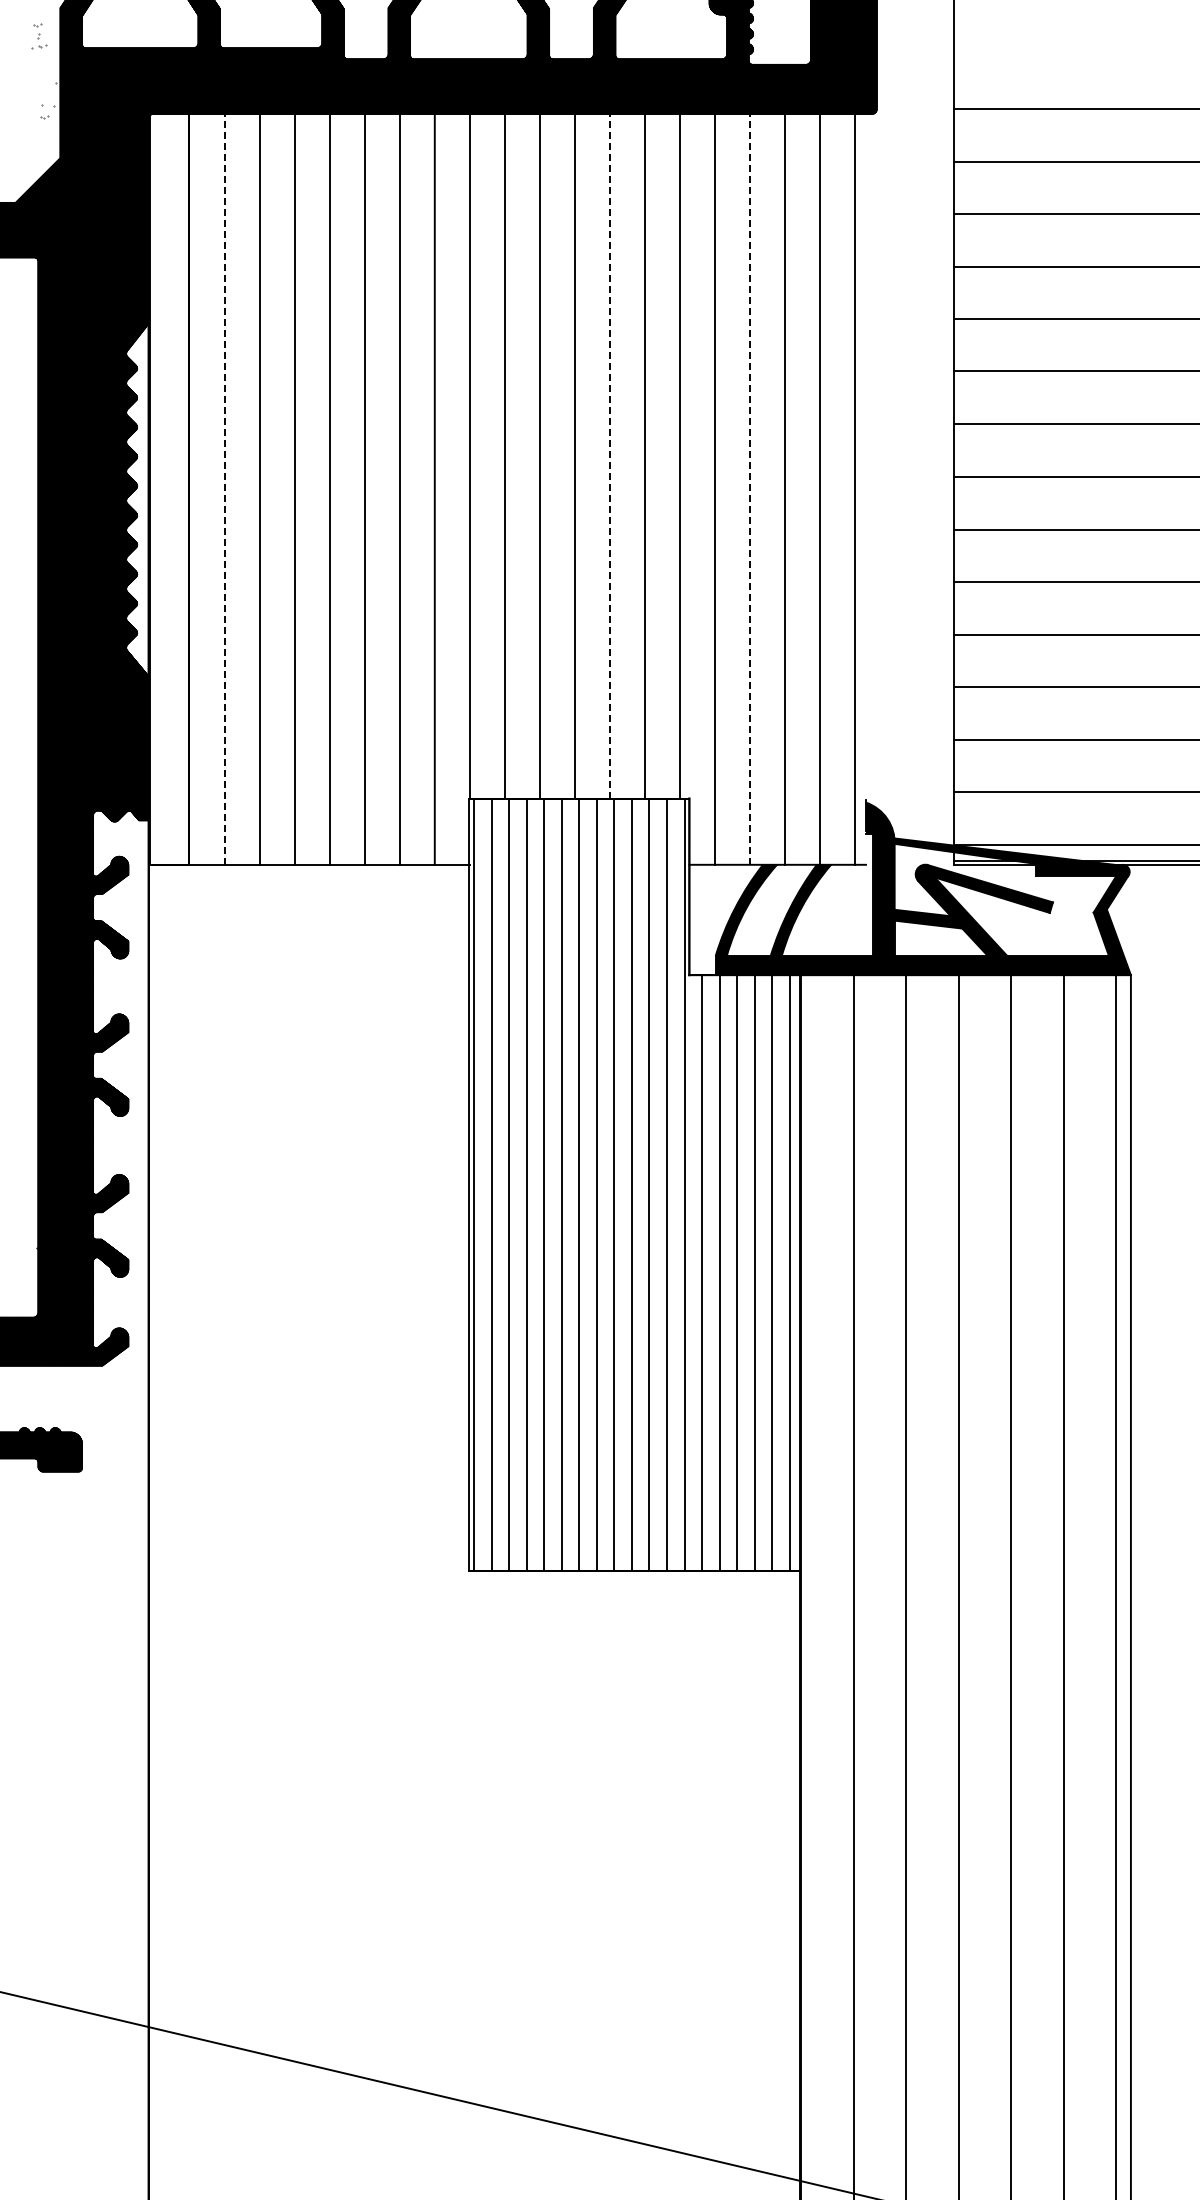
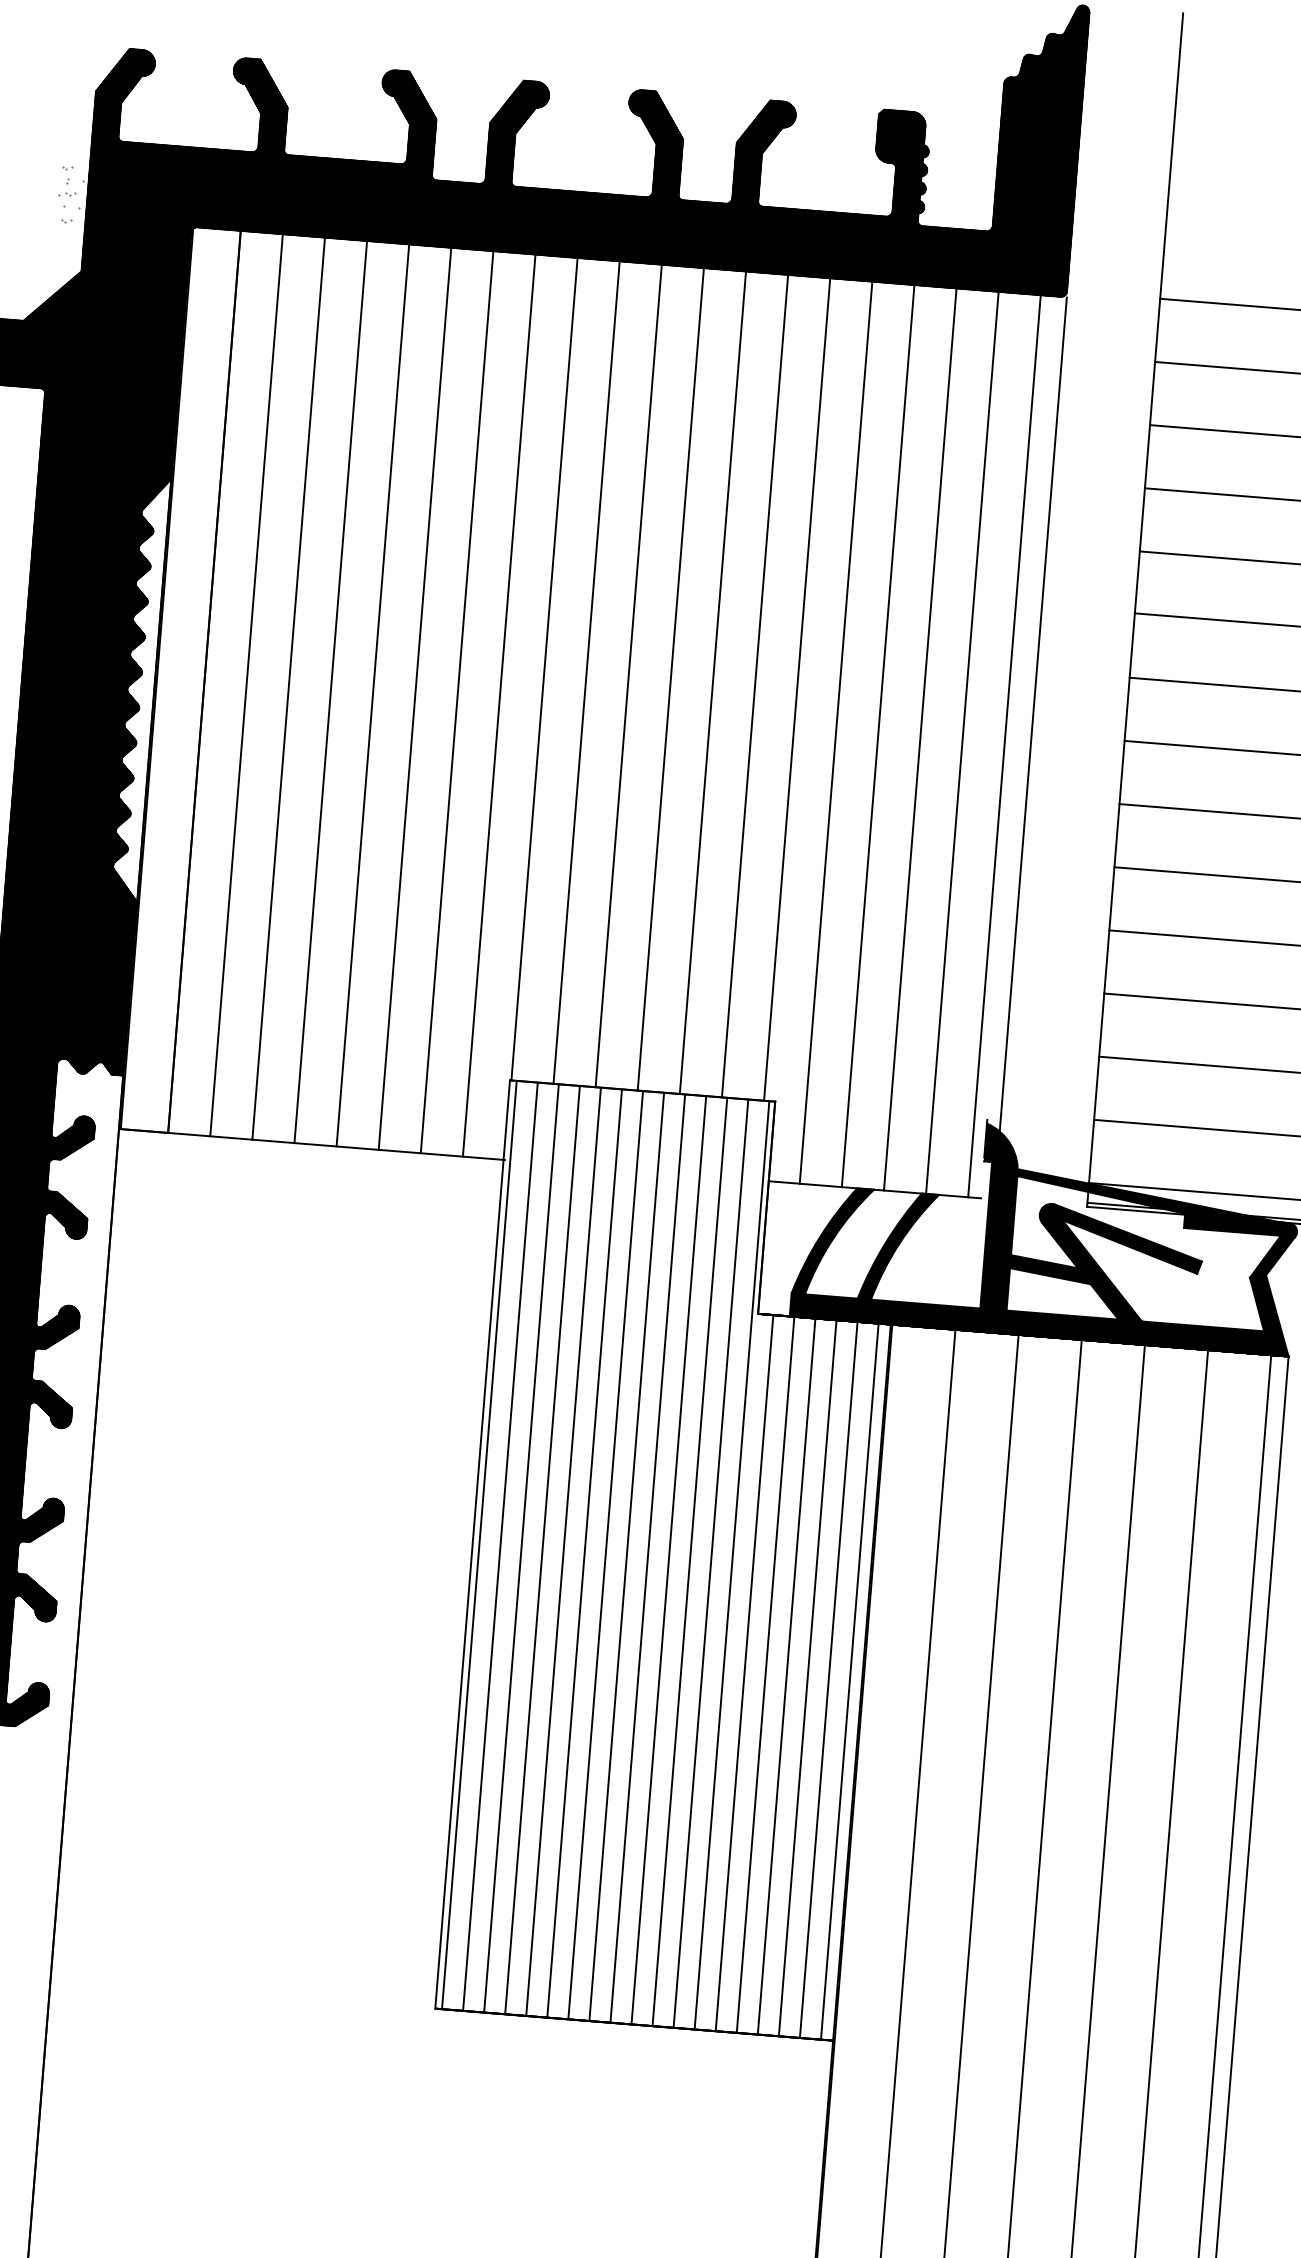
part: (39, 36) -> (68, 181), moved
line: (610, 455) -> (713, 681), dashed -> solid
line: (224, 489) -> (246, 685), dashed -> solid
line: (750, 489) -> (878, 736), dashed -> solid
line: (877, 489) -> (1031, 748), added

